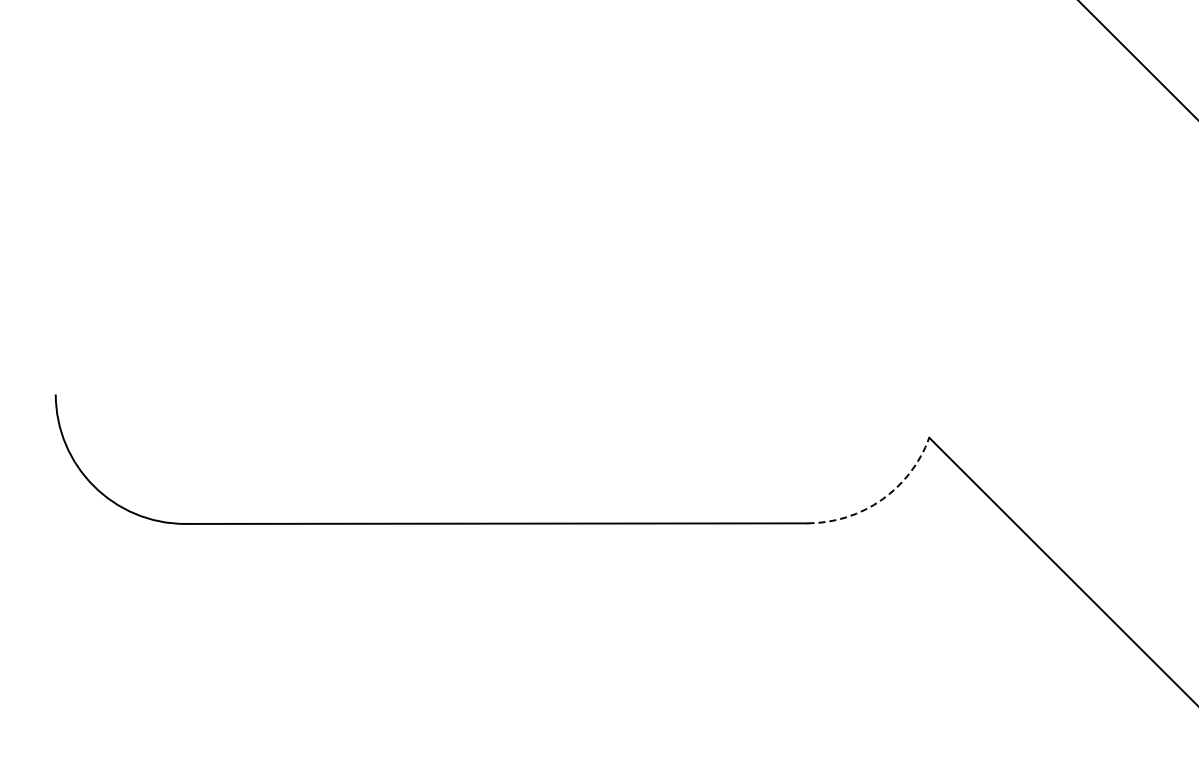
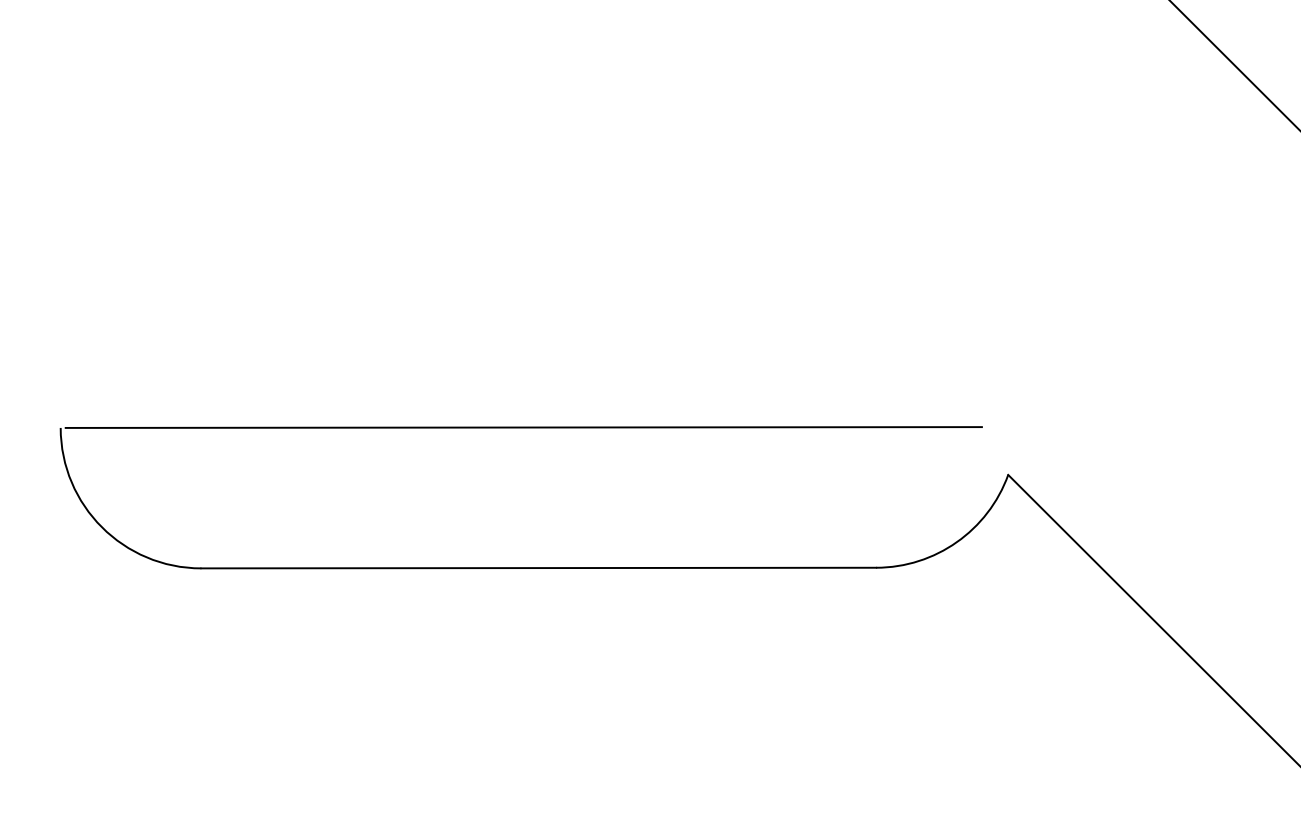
line: (482, 393) -> (523, 426), added
arc: (881, 499) -> (956, 541), dashed -> solid

